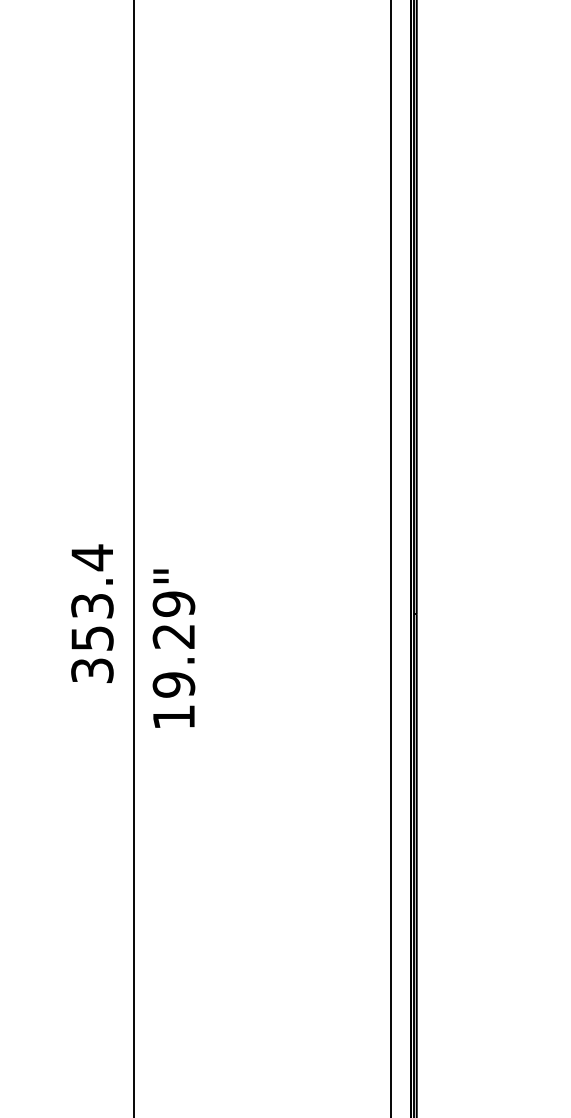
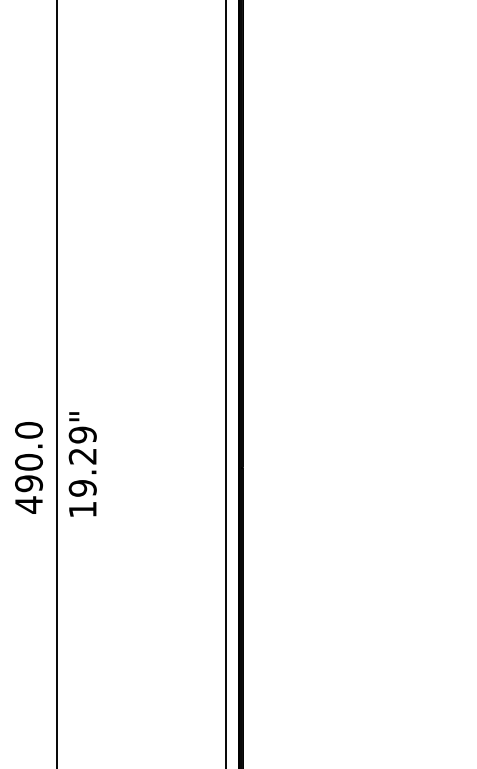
text: (93, 613) -> (29, 467), 353.4 -> 490.0
text: (173, 648) -> (82, 464), moved

